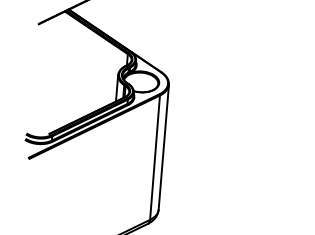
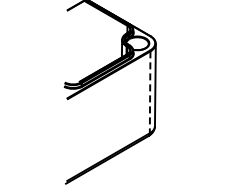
line: (155, 157) -> (150, 92), solid -> dashed

